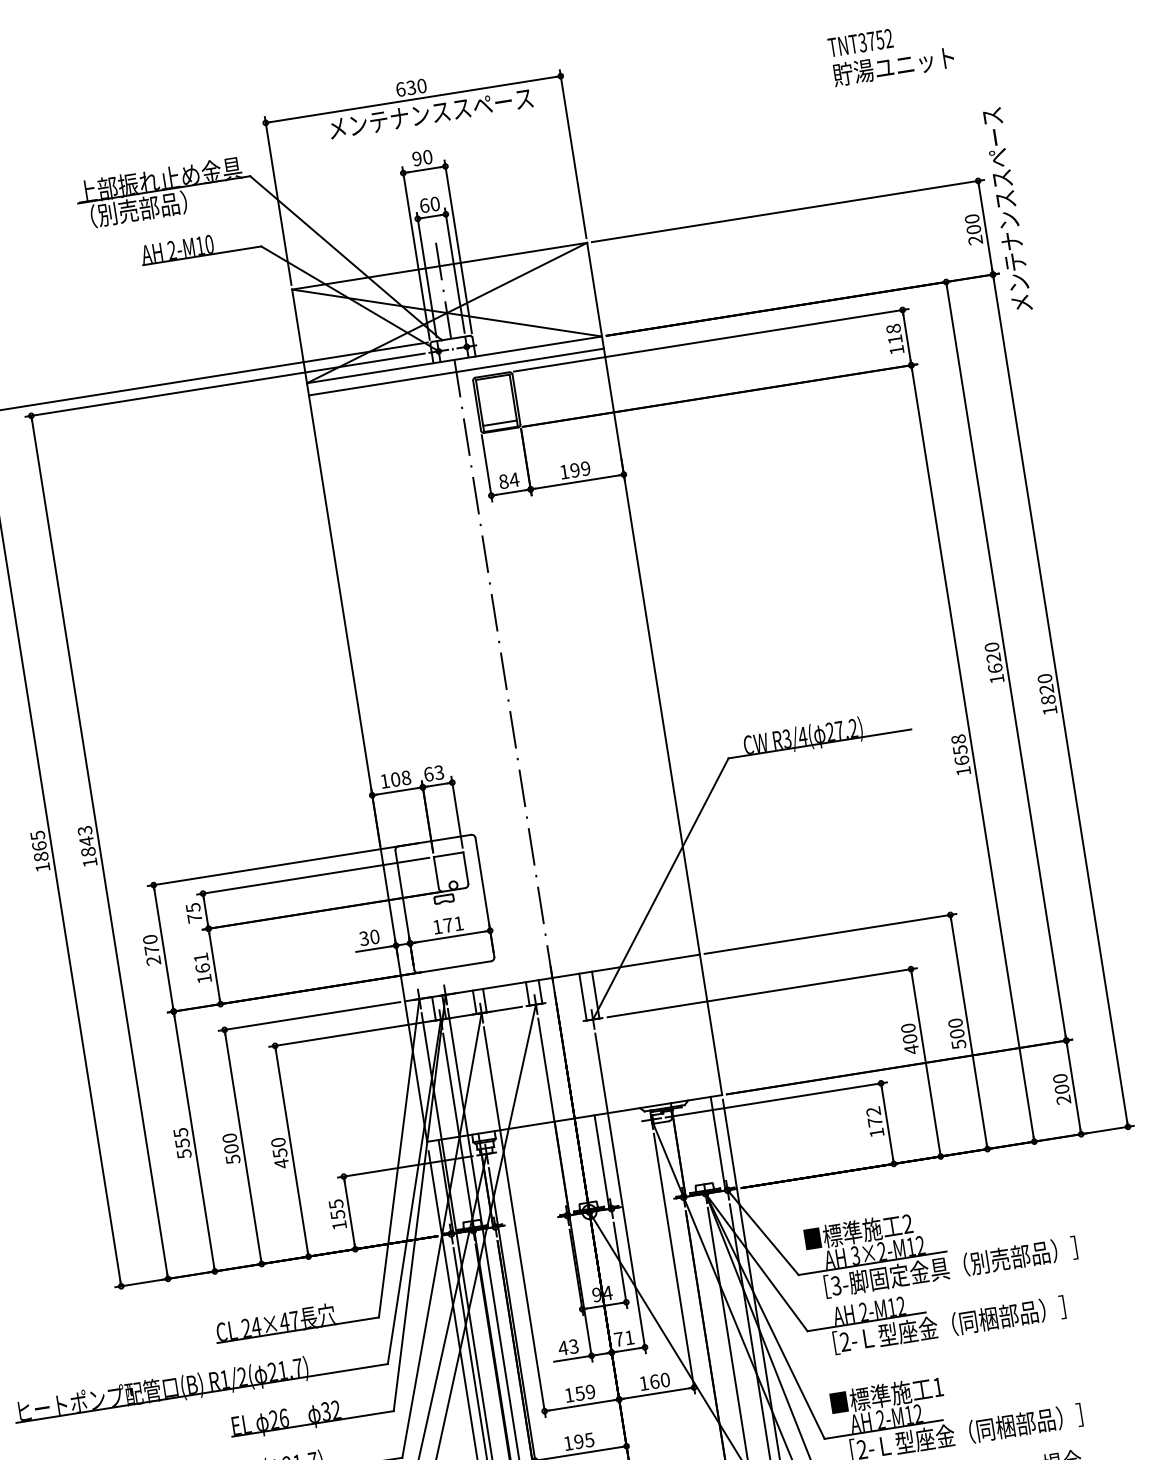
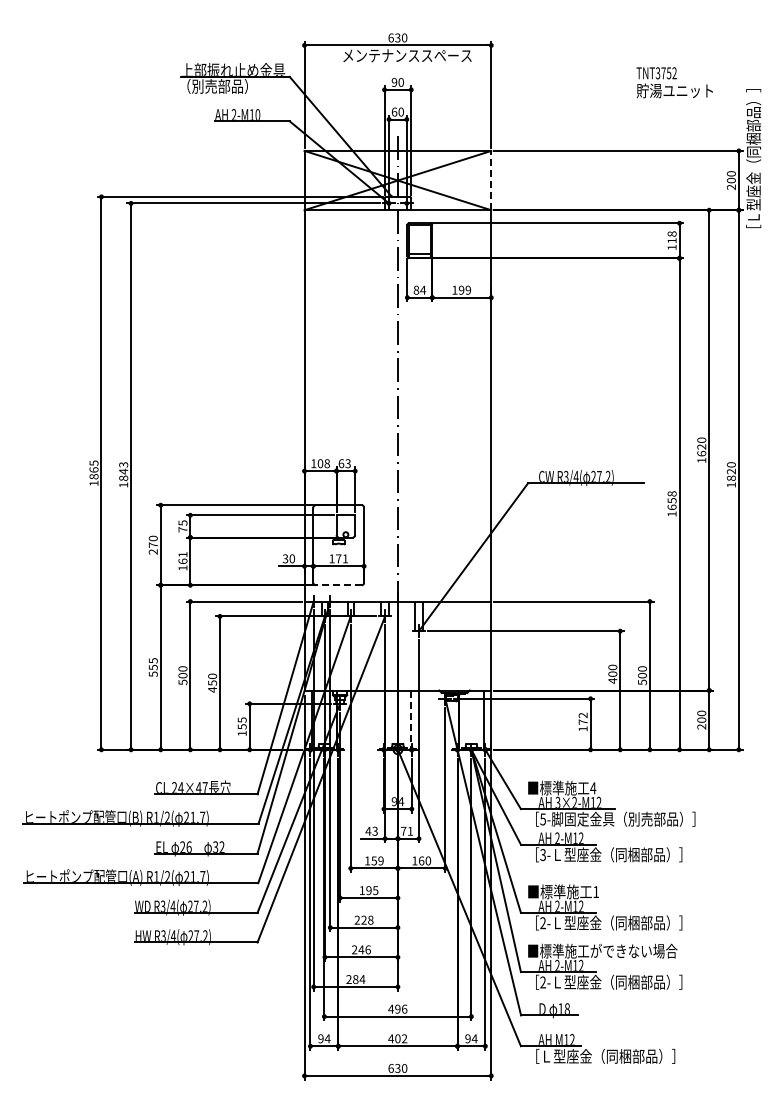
text: (891, 53) -> (674, 82), moved
text: (1004, 195) -> (753, 162), メンテナンススペース -> ［Ｌ型座金（同梱部品）］
line: (594, 289) -> (491, 180), solid -> dashed
line: (455, 371) -> (397, 217), removed
line: (454, 967) -> (338, 585), solid -> dashed
line: (602, 1162) -> (410, 720), solid -> dashed
text: (908, 1224) -> (593, 788), 2 -> 4
text: (835, 1284) -> (542, 818), 3- -> 5-
text: (844, 1342) -> (542, 855), 2- -> 3-

